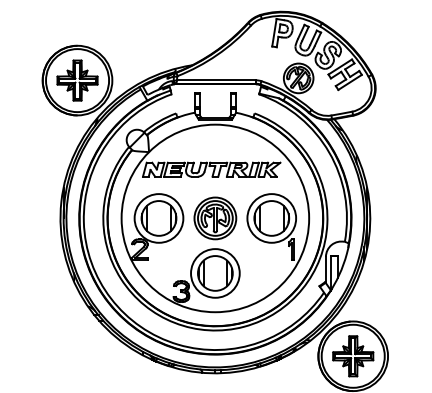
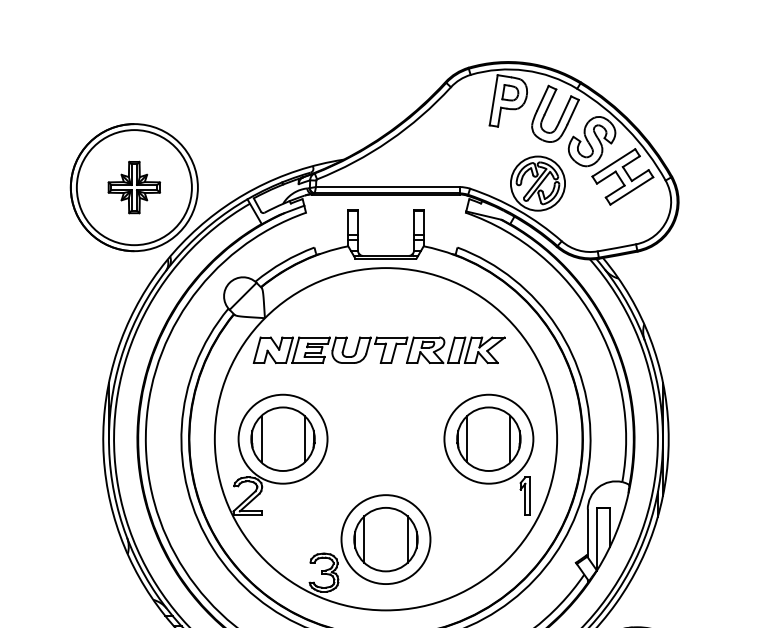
part: (77, 80) -> (134, 187), size x0.7
part: (215, 218) -> (386, 439), removed

